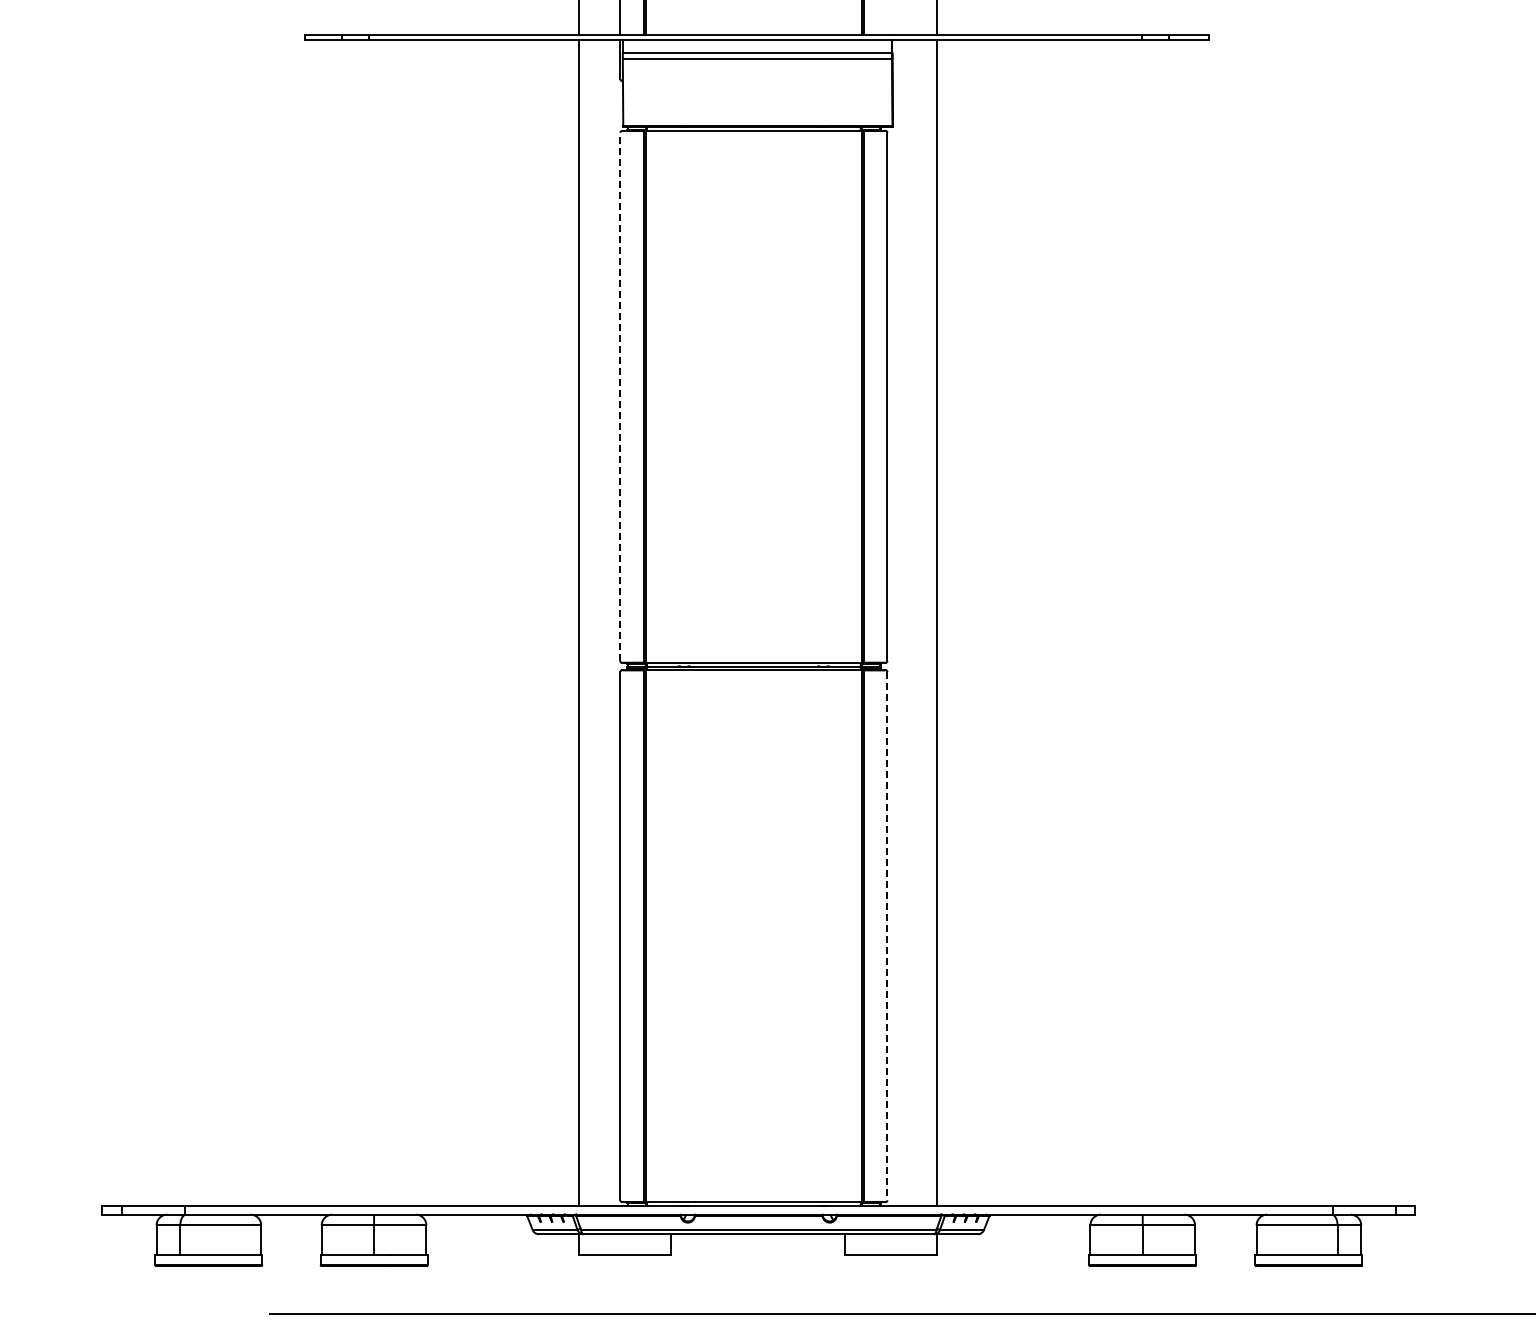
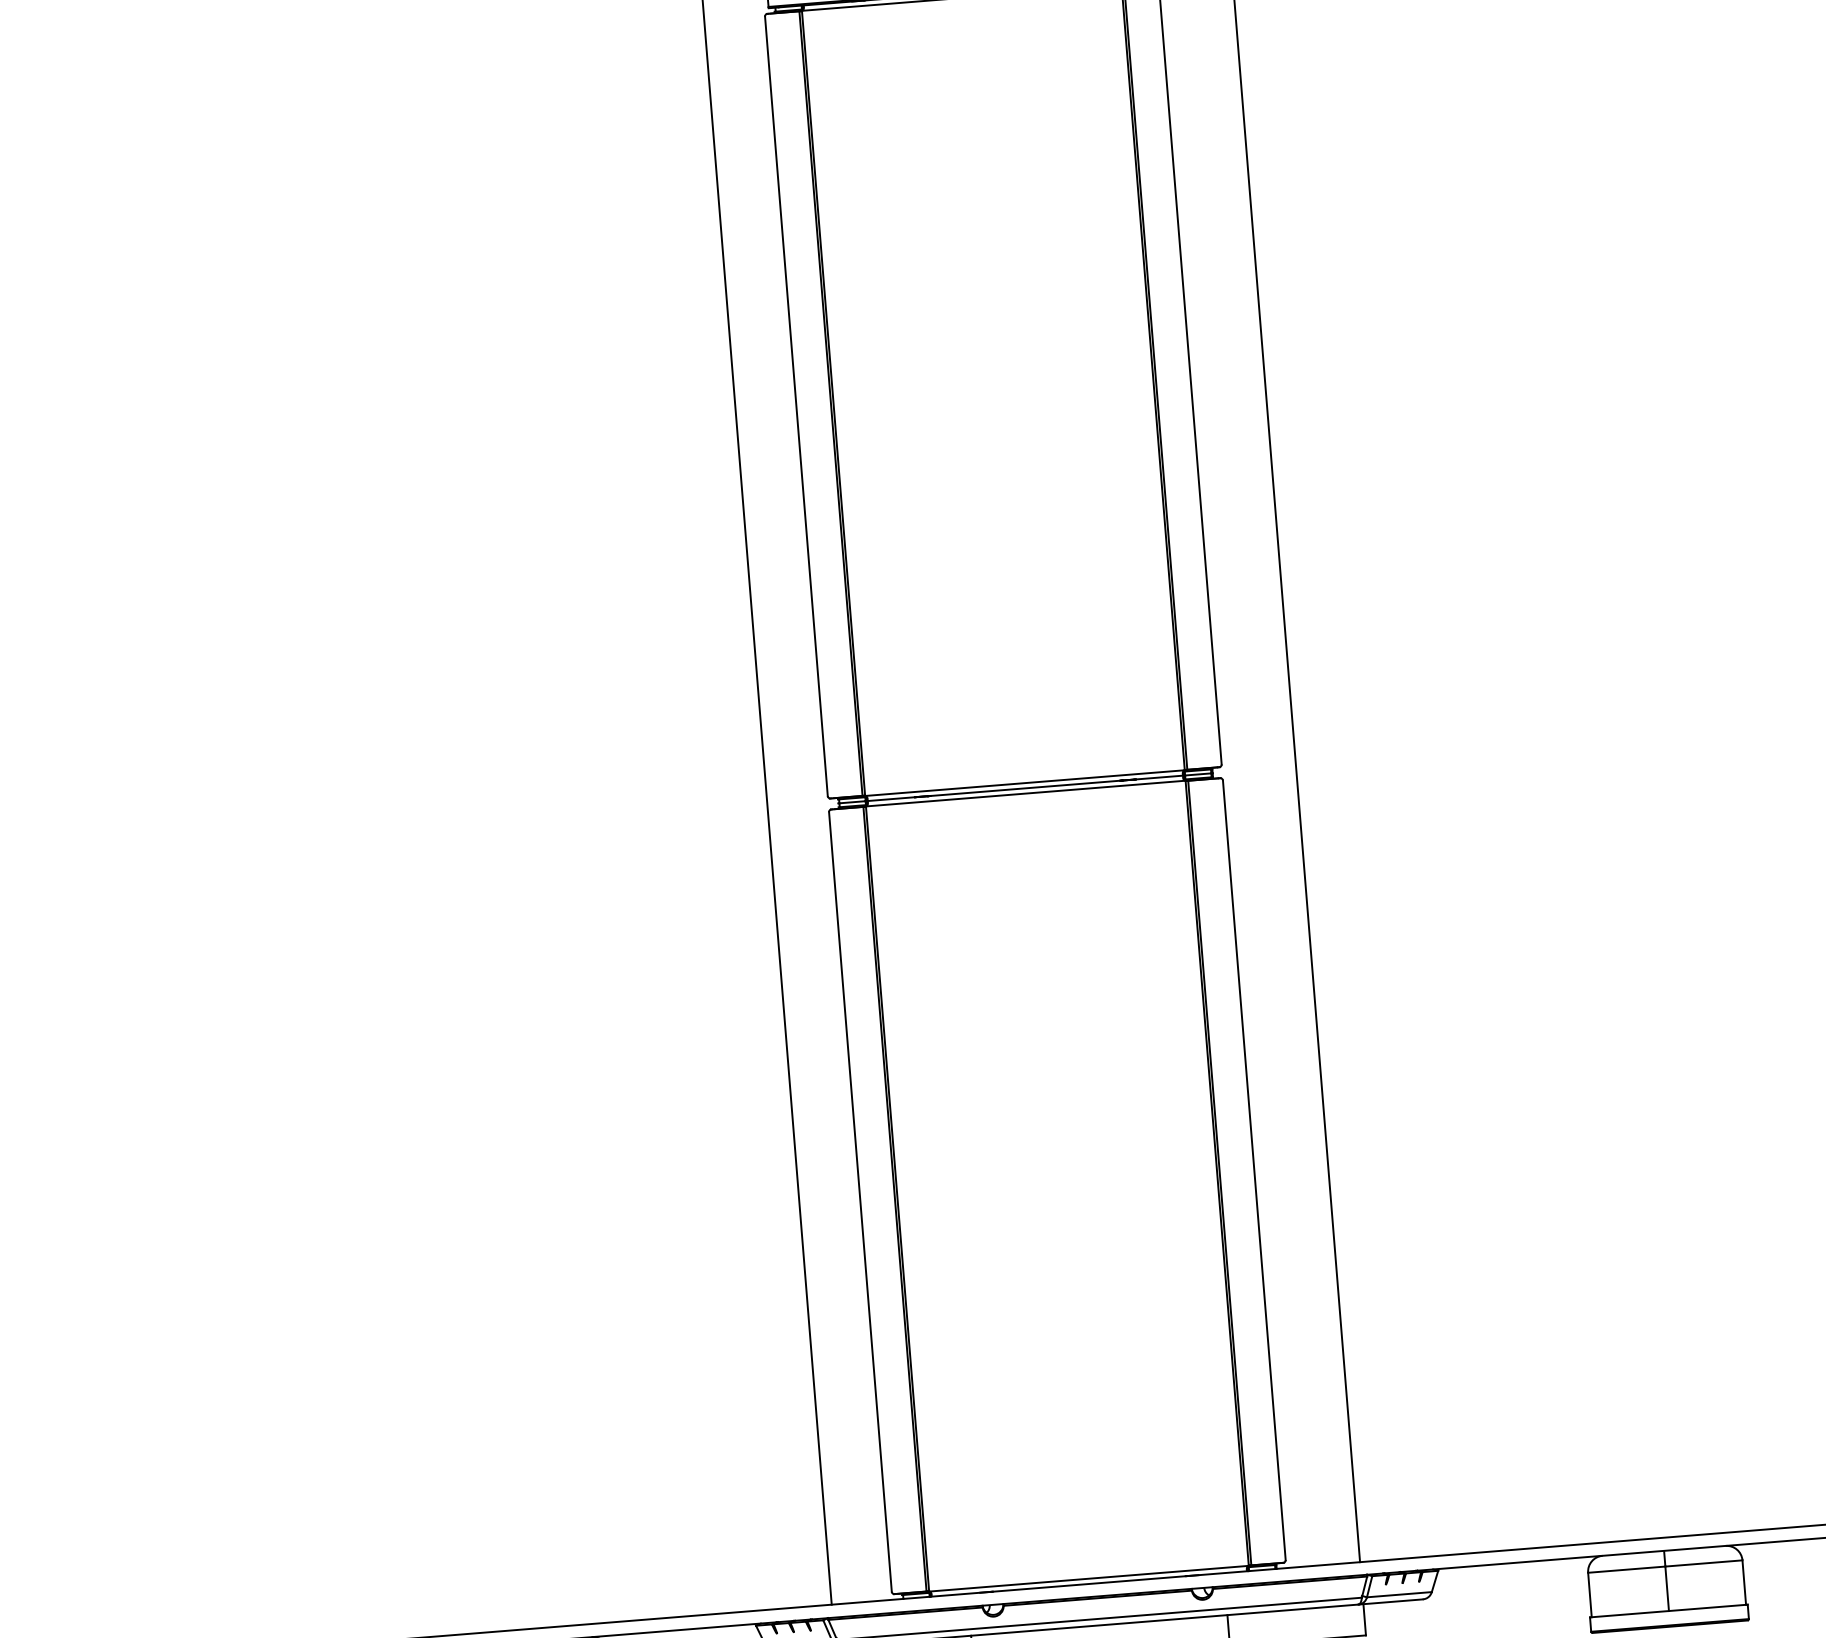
line: (620, 396) -> (796, 405), dashed -> solid
line: (887, 936) -> (1254, 1170), dashed -> solid

